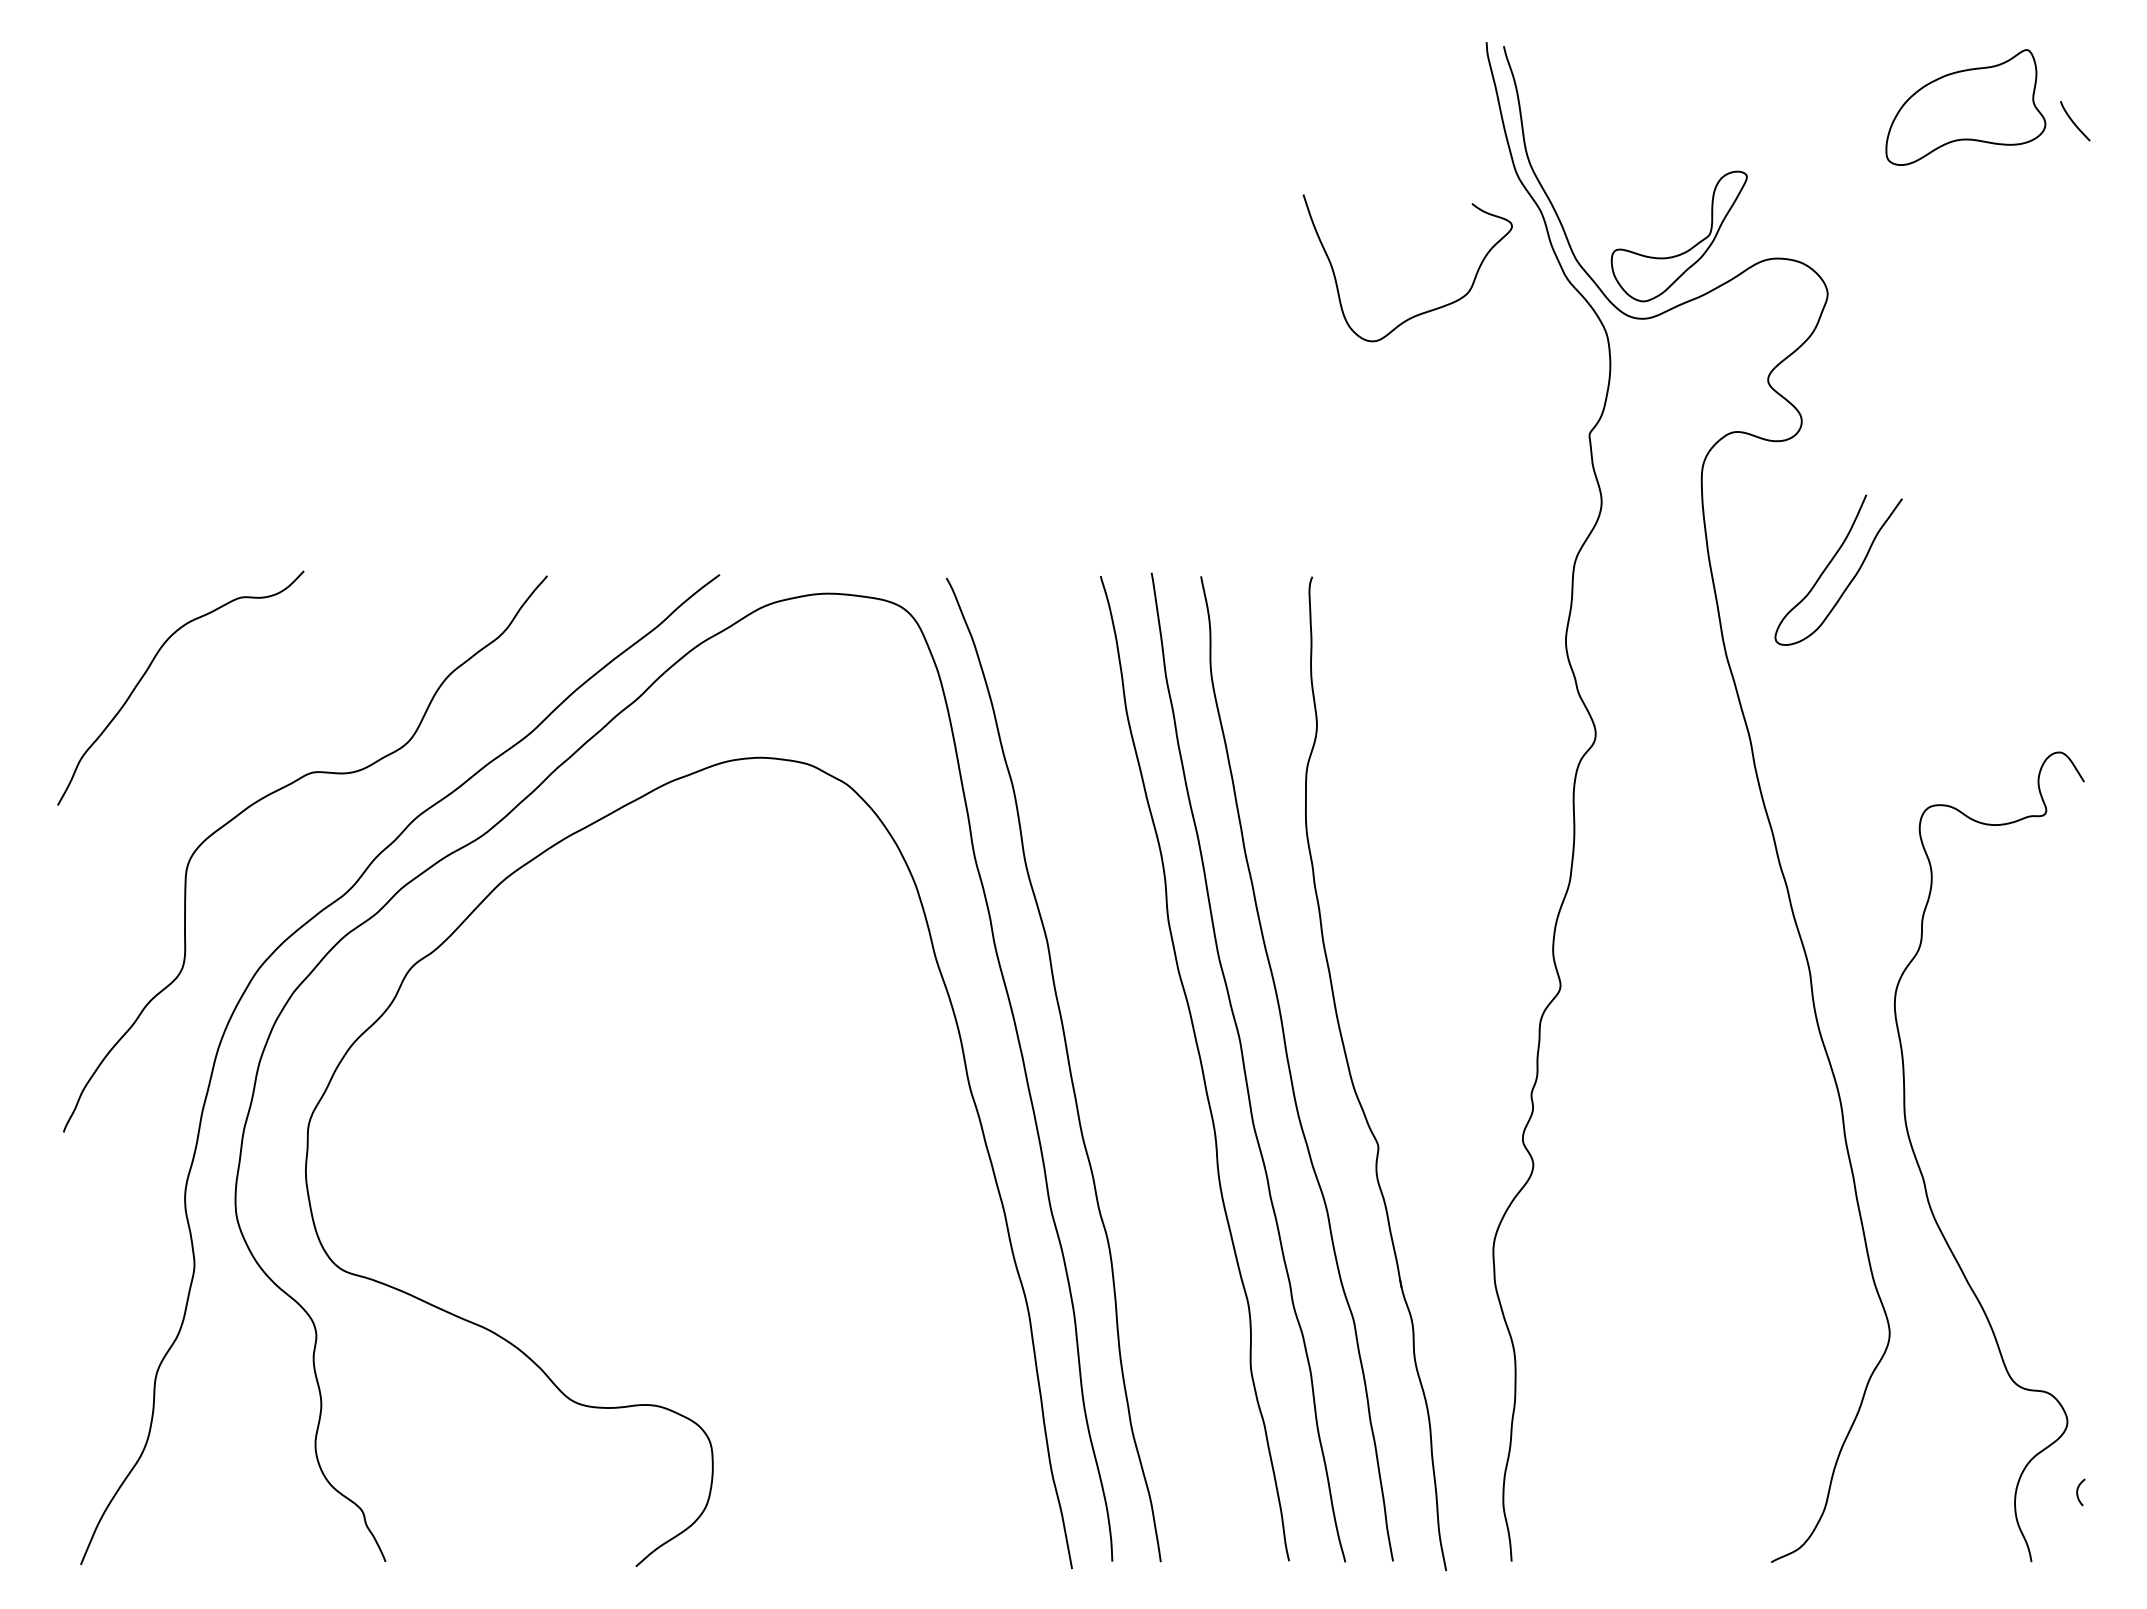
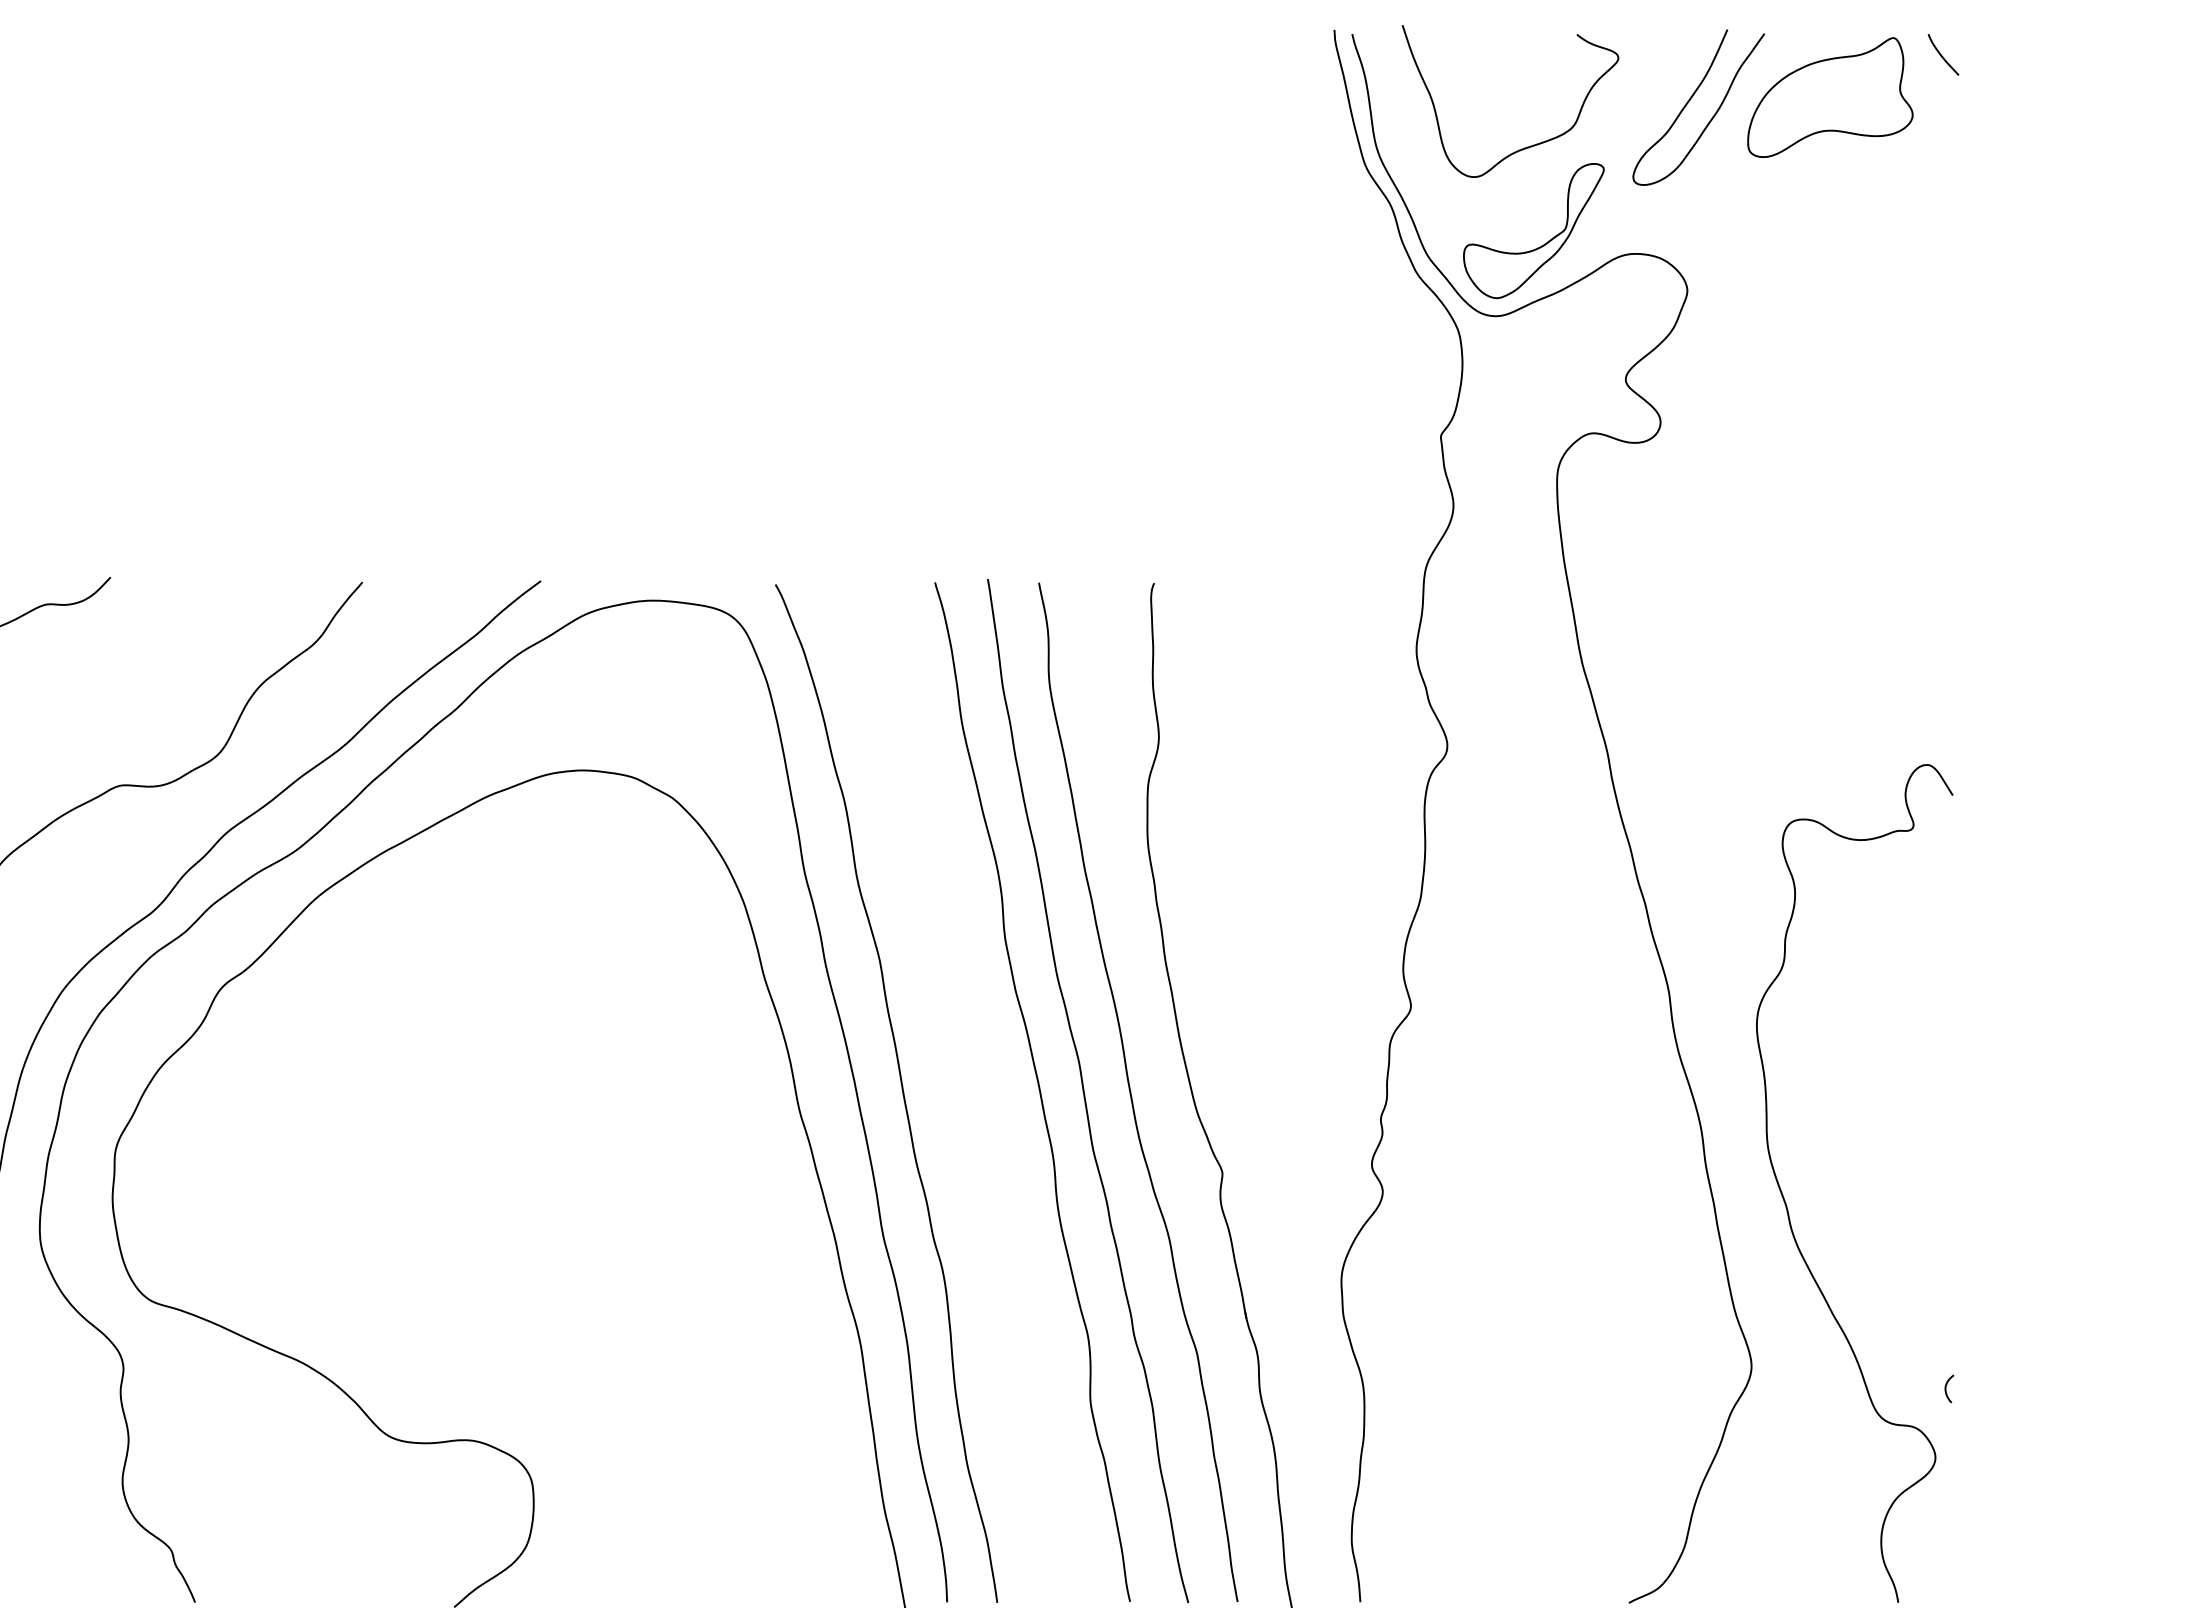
curve: (2074, 122) -> (1942, 56), moved
curve: (1421, 312) -> (1524, 147), moved
curve: (1829, 565) -> (1689, 102), moved
curve: (2078, 1491) -> (1946, 1387), moved

